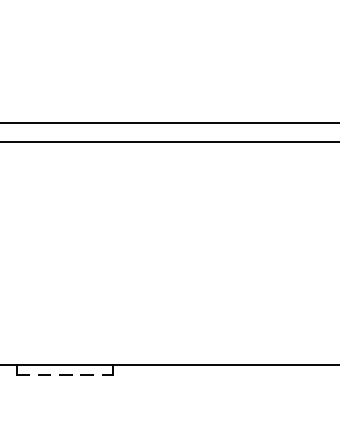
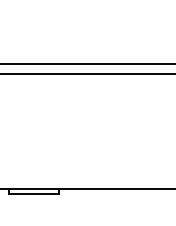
line: (64, 375) -> (33, 194), dashed -> solid

